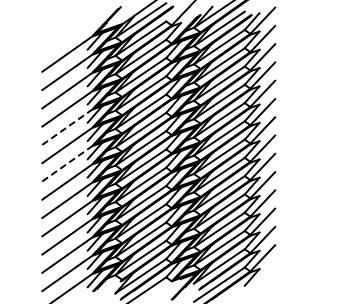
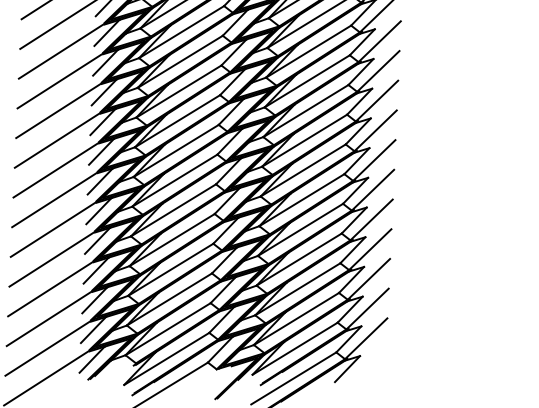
line: (68, 126) -> (60, 110), dashed -> solid
line: (68, 162) -> (57, 168), dashed -> solid

